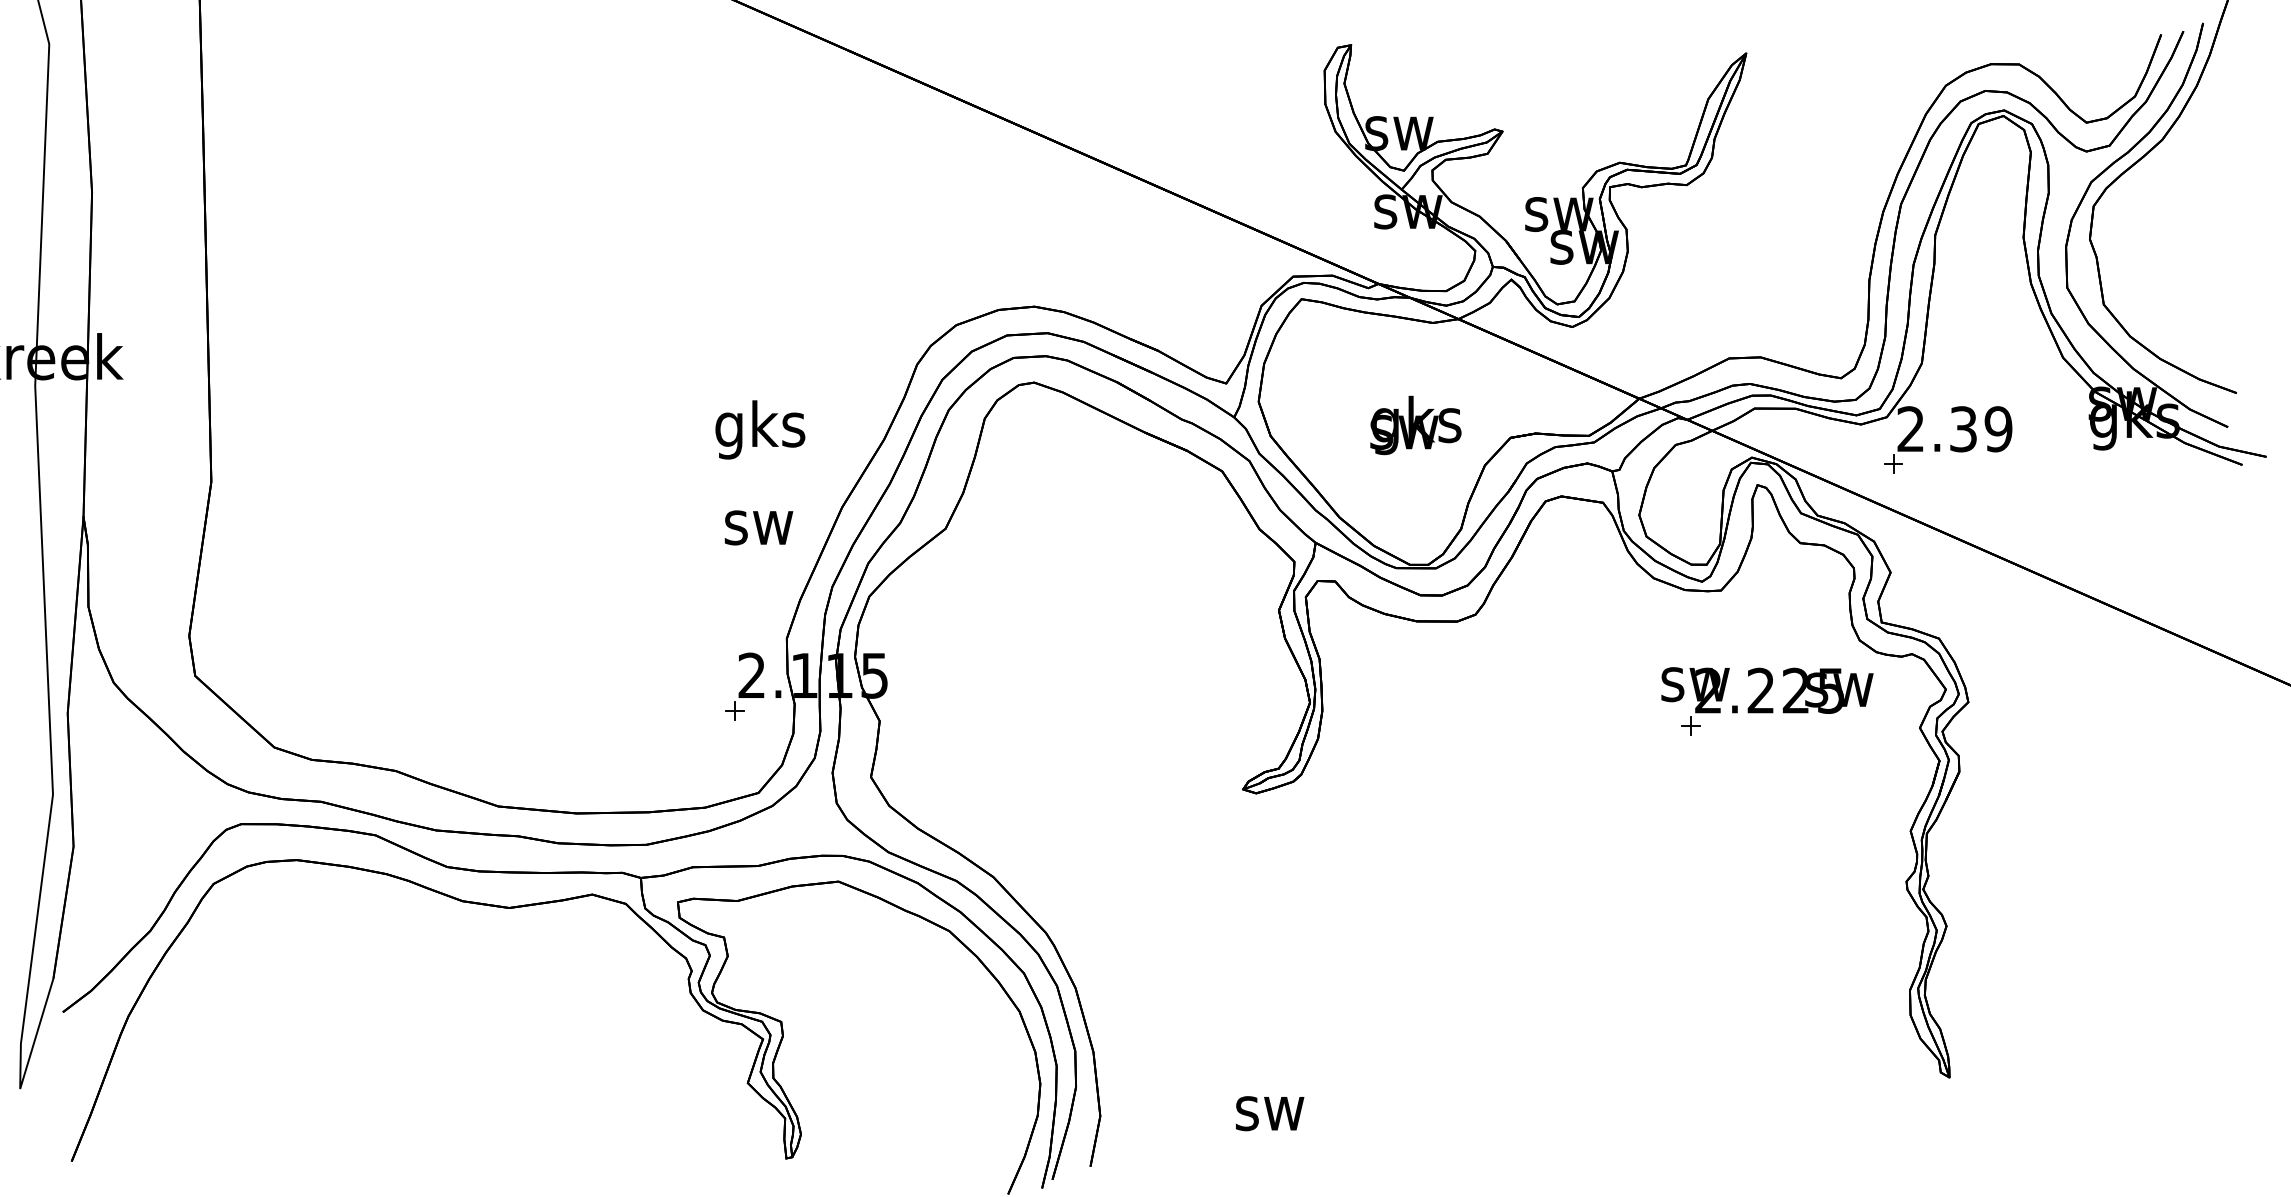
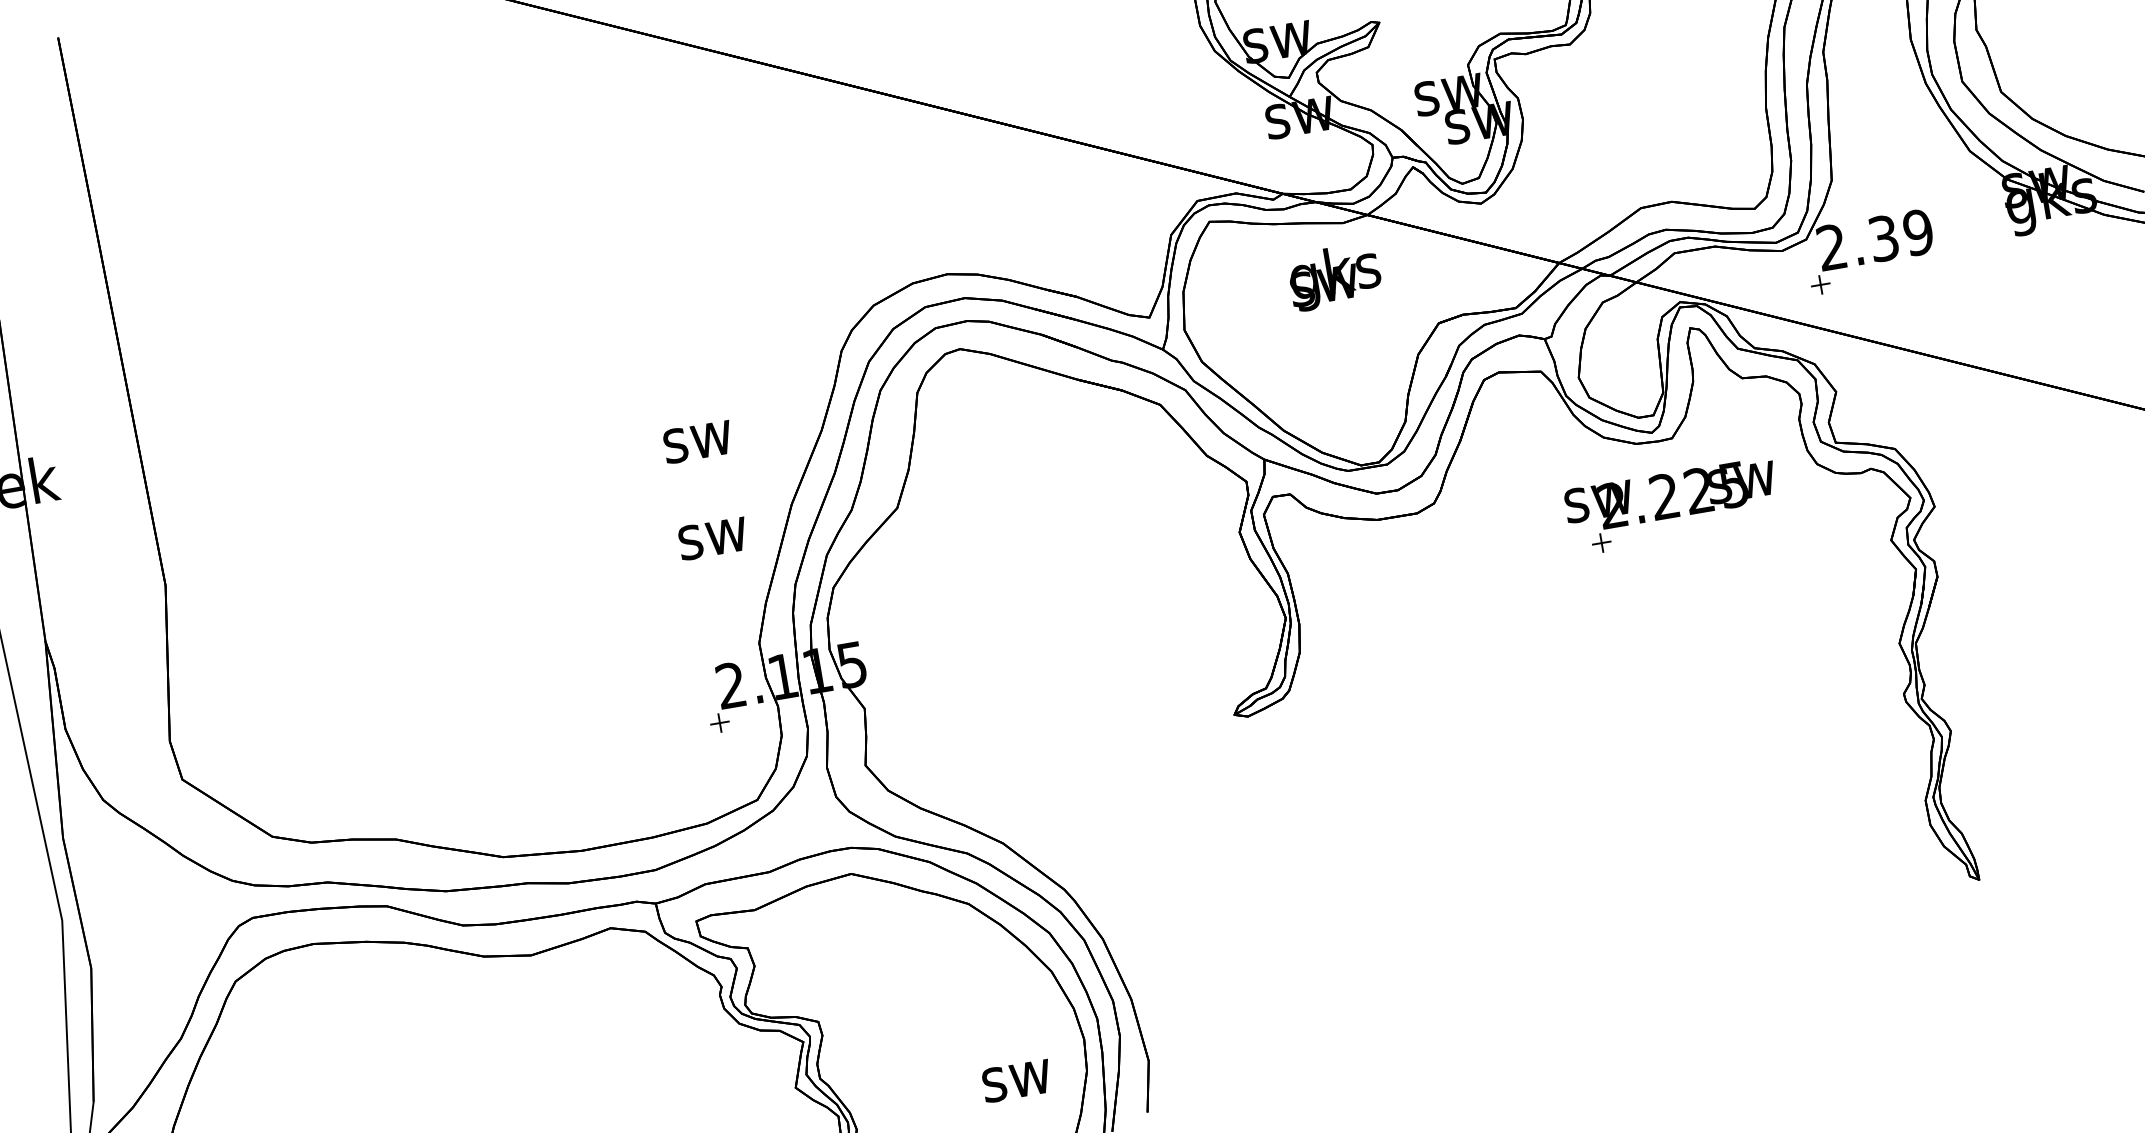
text: (1415, 425) -> (1334, 276), moved
text: (760, 429) -> (698, 441), gks -> sw
part: (1767, 701) -> (1672, 506), moved
text: (1270, 1113) -> (1017, 1080), moved

